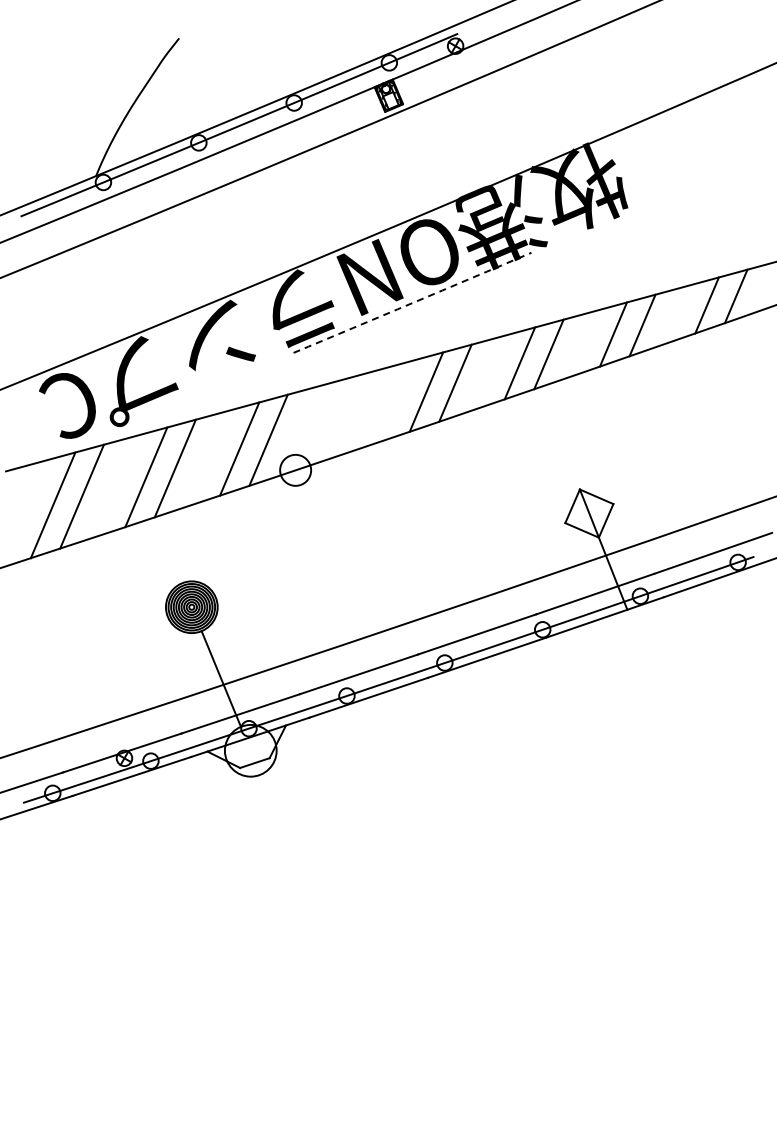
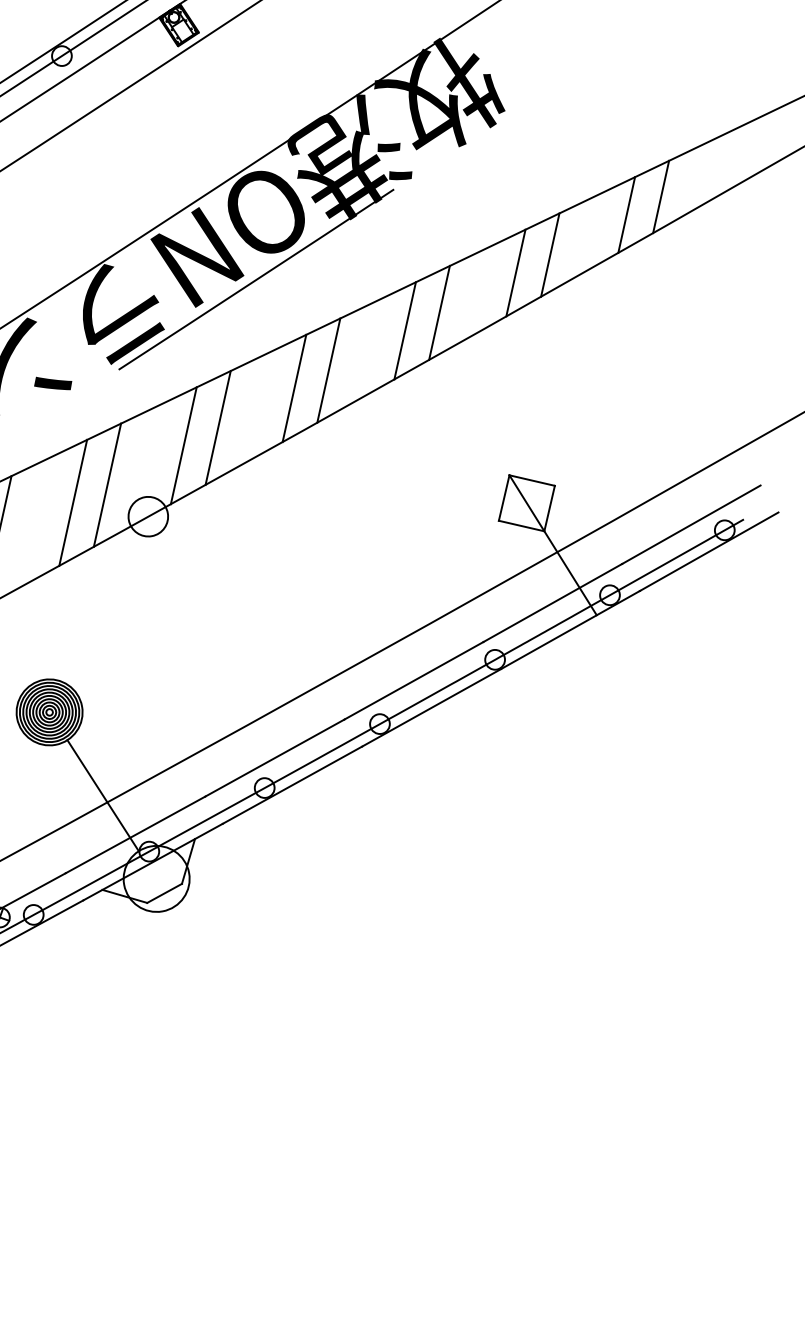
arc: (412, 303) -> (256, 280), dashed -> solid
line: (361, 411) -> (217, 427), added
line: (332, 420) -> (183, 445), added

